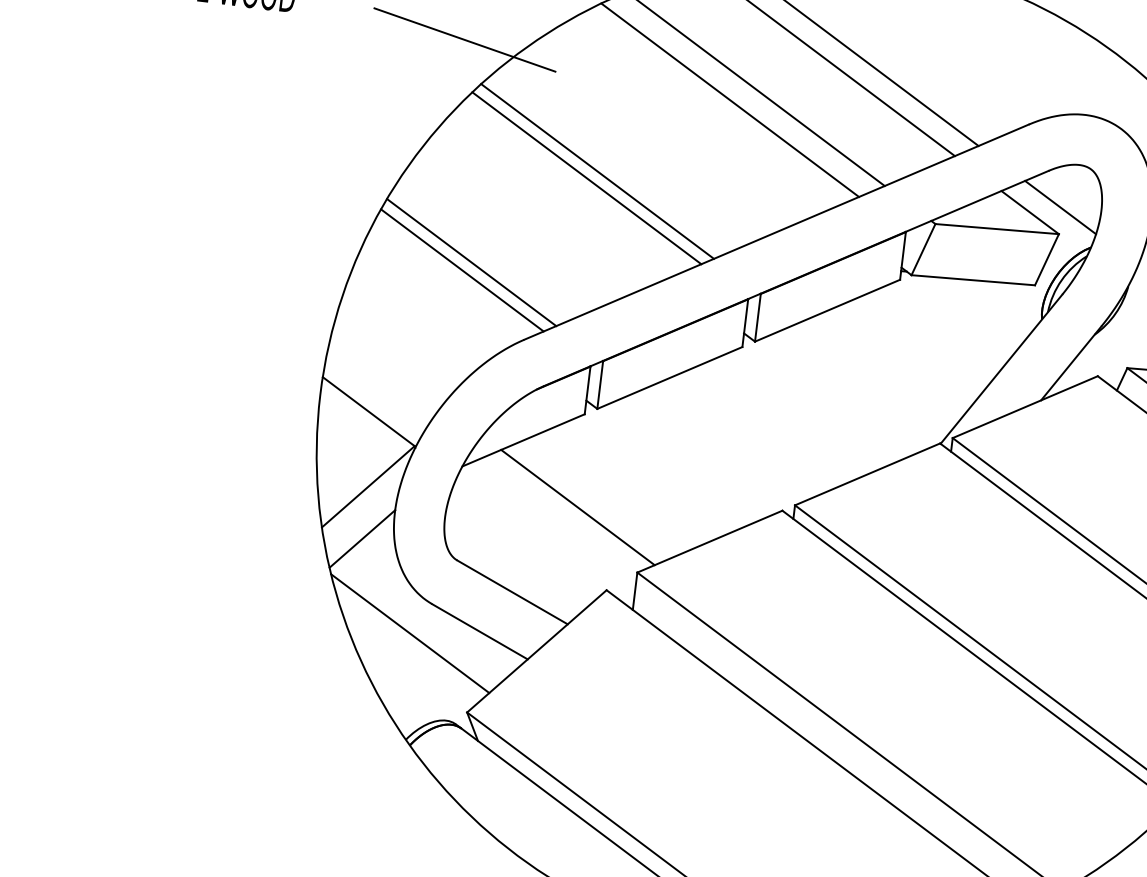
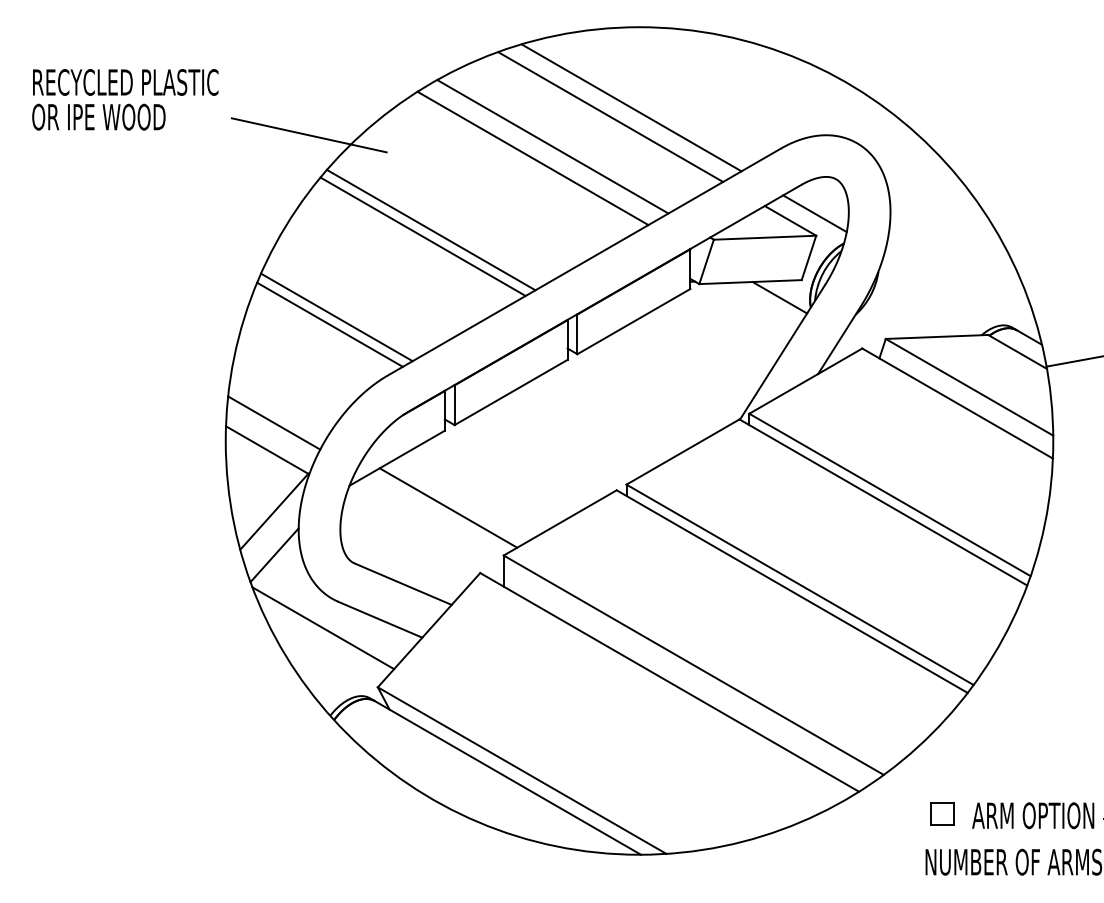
line: (1005, 302) -> (779, 297), added
line: (381, 379) -> (274, 422), added

